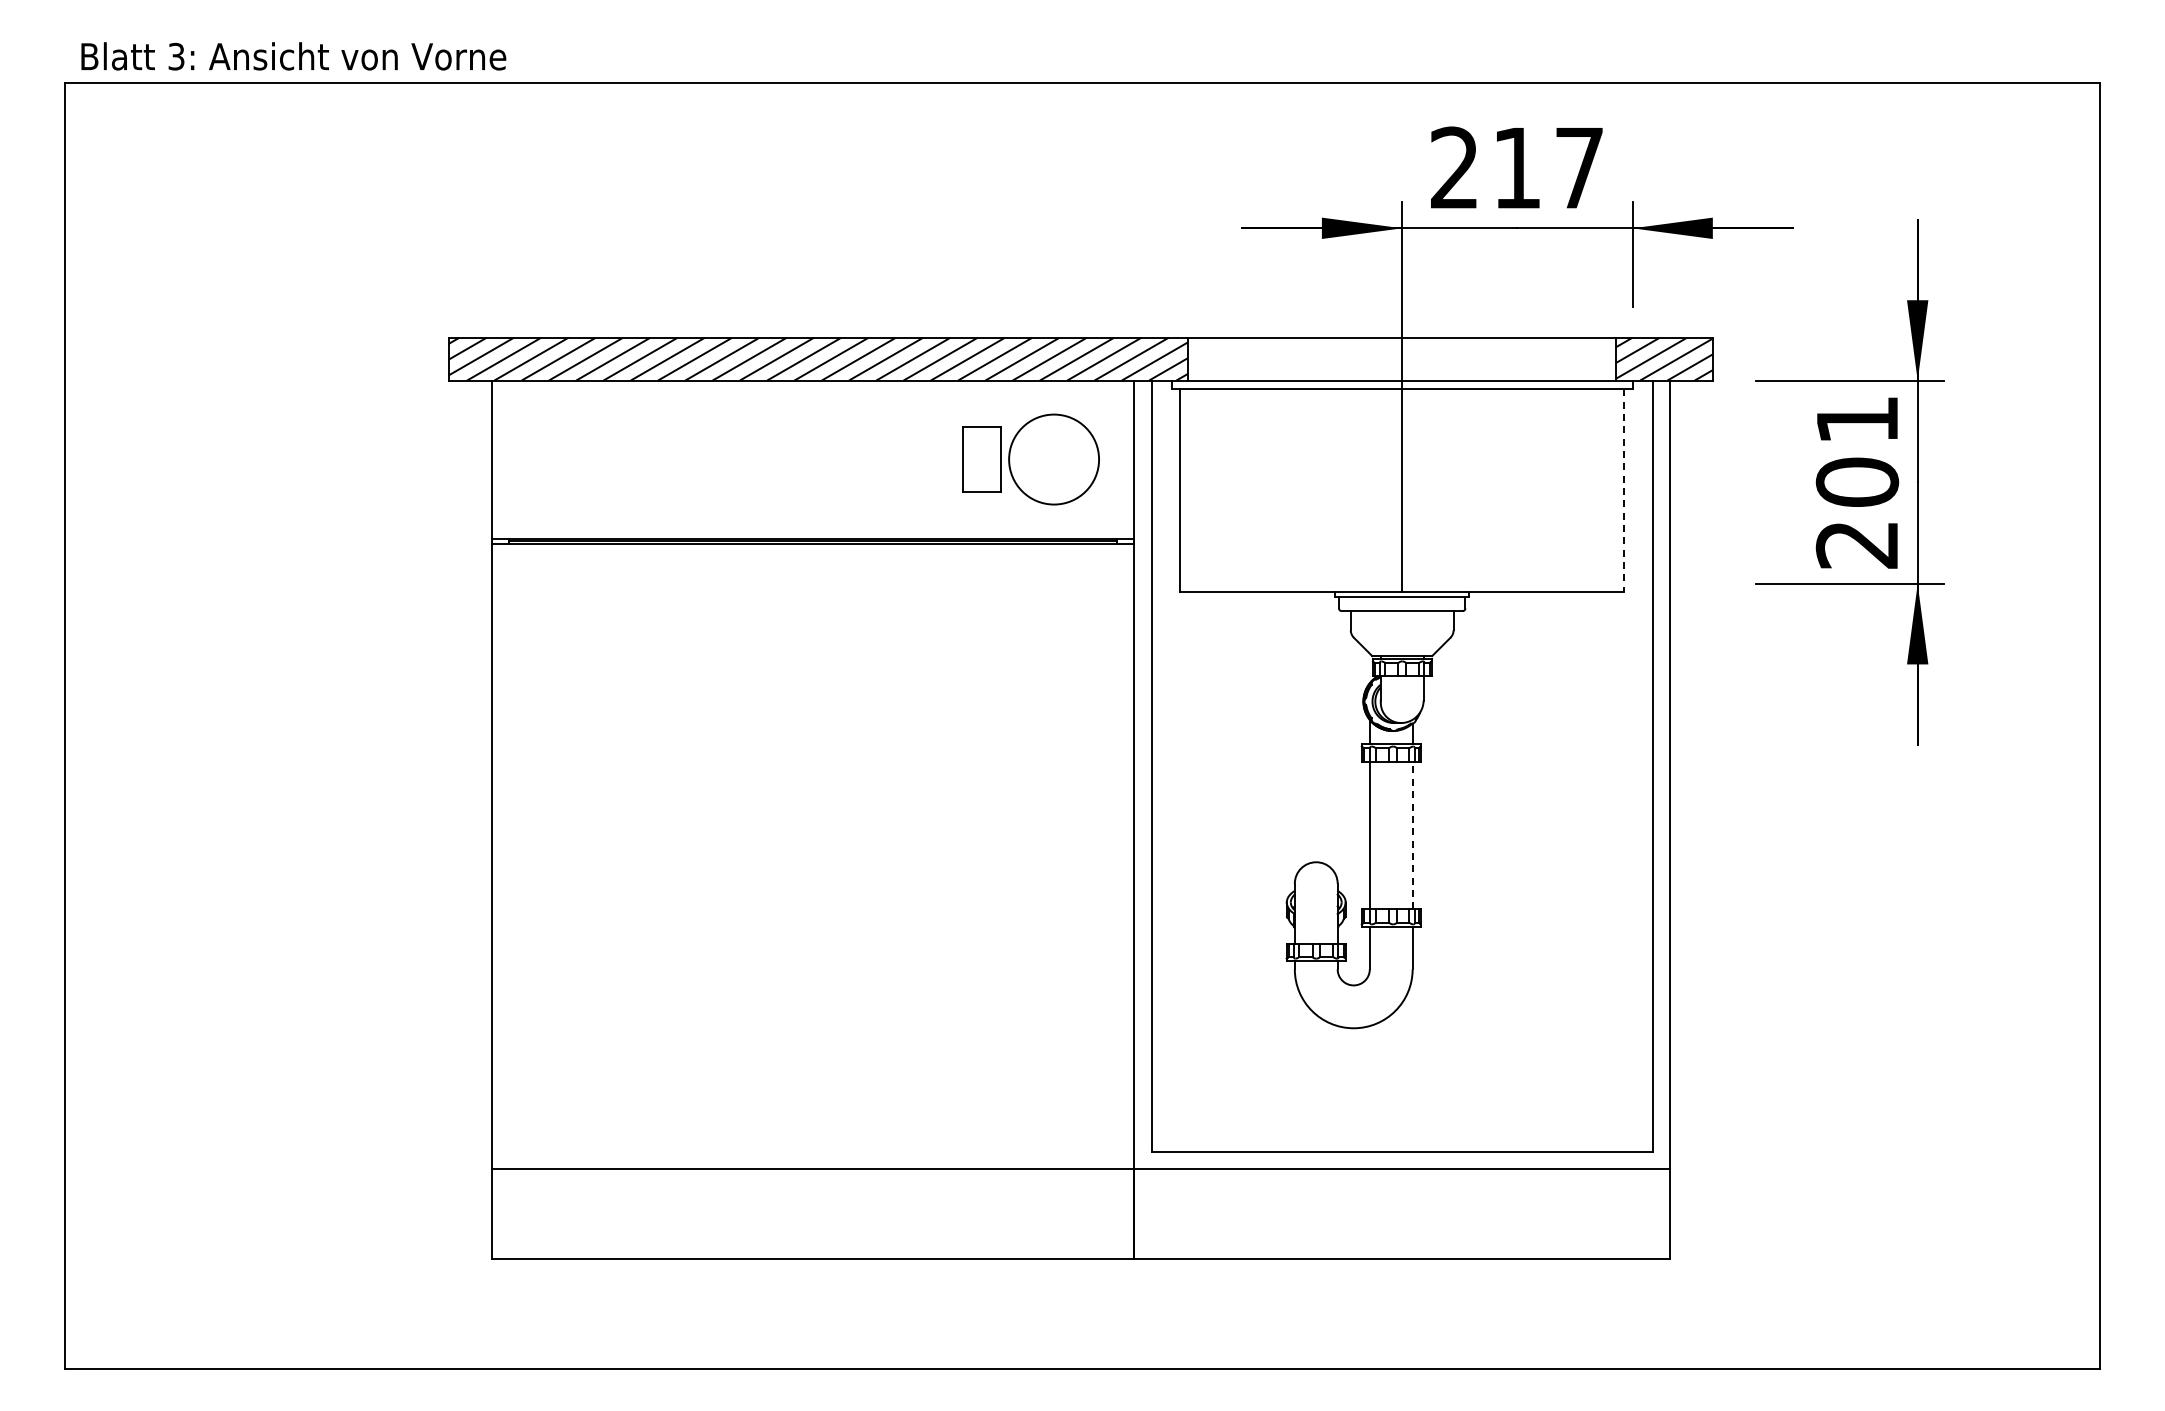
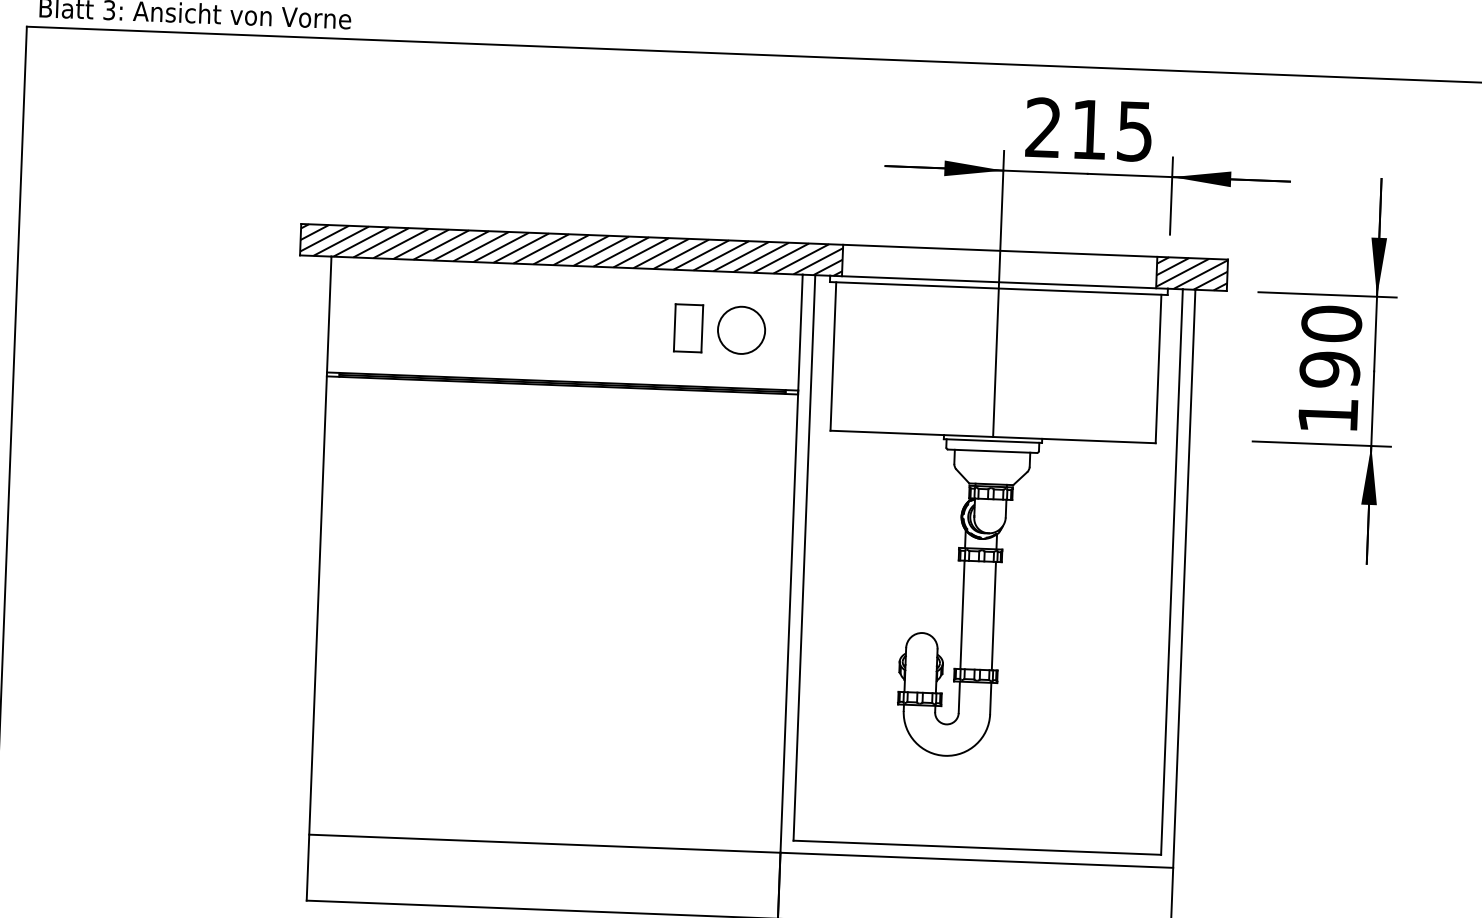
text: (1579, 168) -> (1135, 131), 217 -> 215
circle: (1053, 459) -> (741, 330), size x0.71
text: (1857, 481) -> (1330, 369), 201 -> 190
line: (1623, 490) -> (1158, 369), dashed -> solid
line: (1412, 835) -> (993, 616), dashed -> solid

